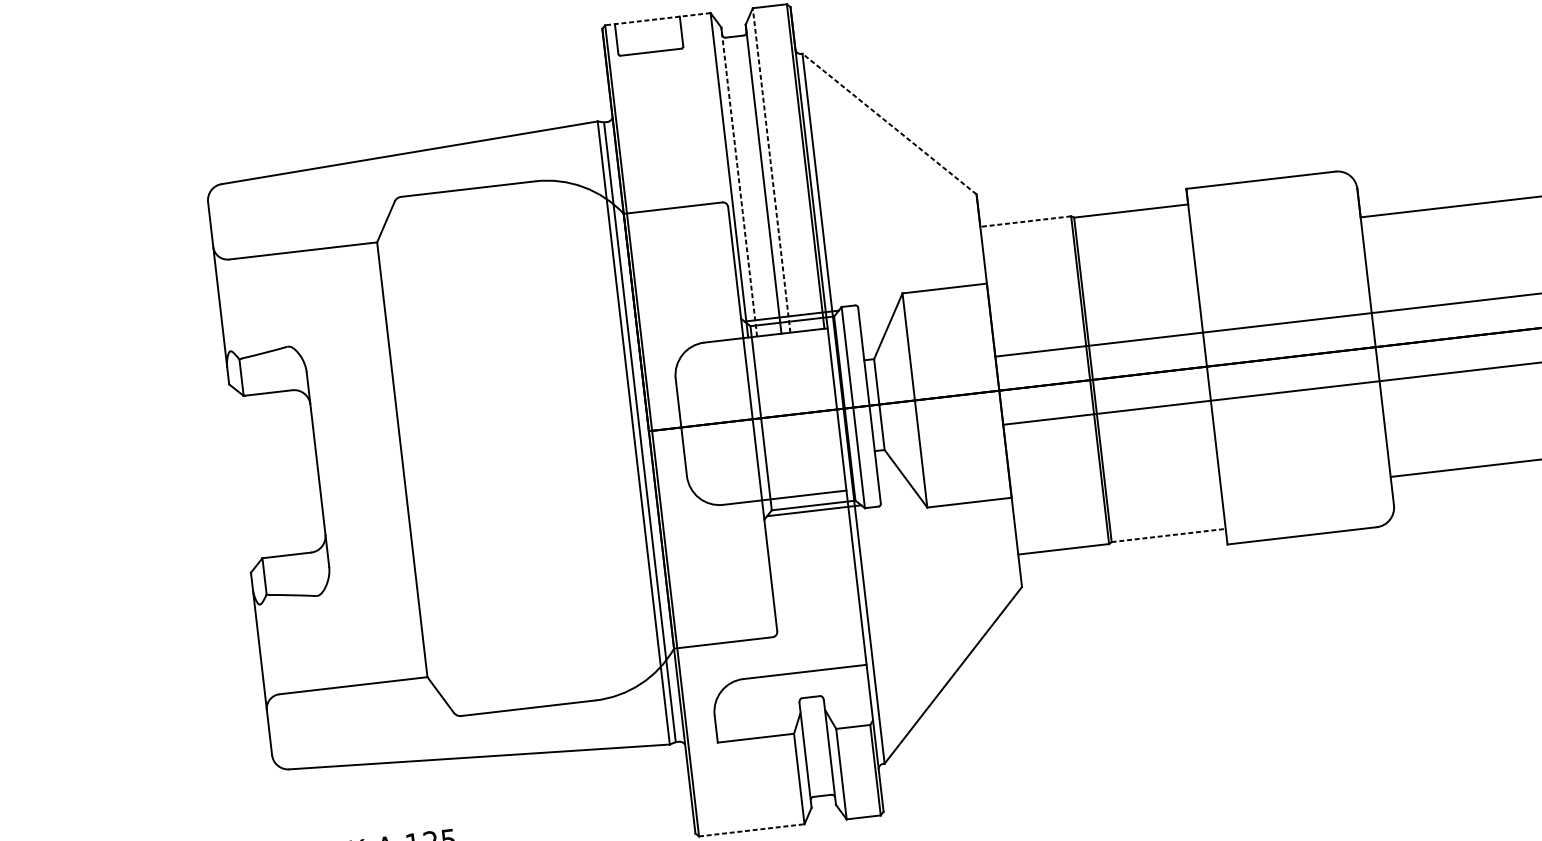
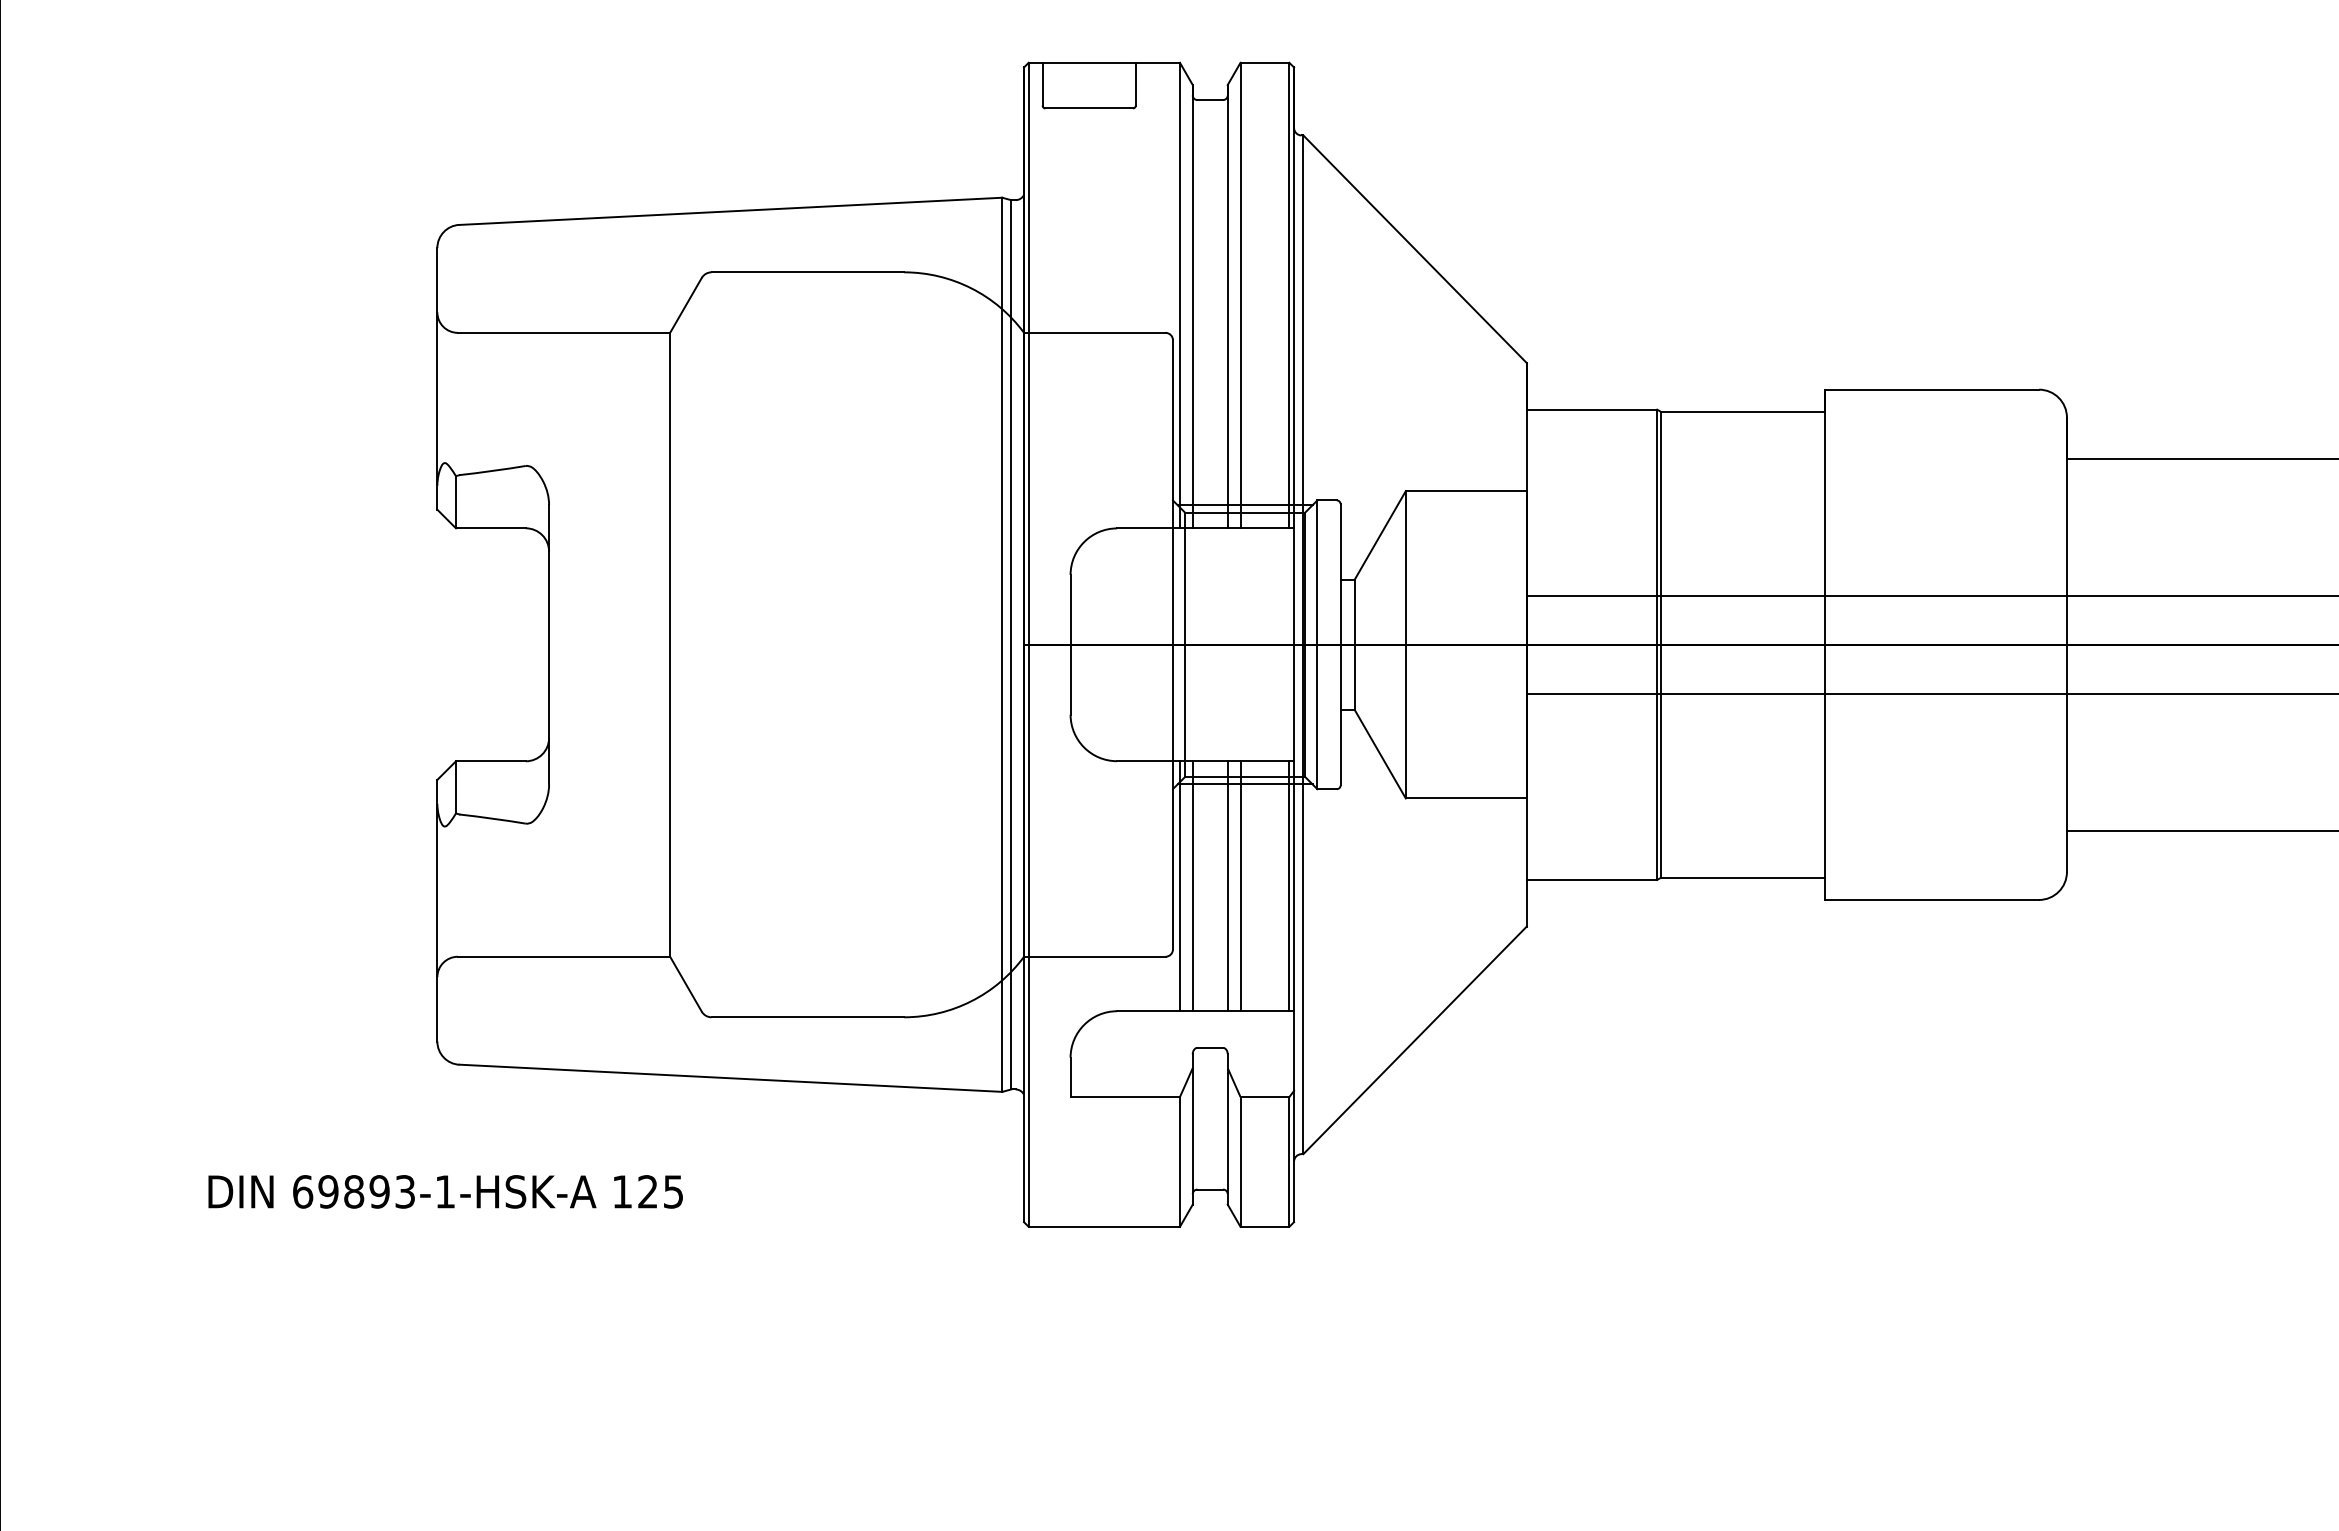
line: (658, 18) -> (1104, 62), dashed -> solid
line: (889, 124) -> (1415, 249), dashed -> solid
line: (771, 170) -> (1240, 295), dashed -> solid
line: (739, 181) -> (1192, 306), dashed -> solid
line: (1025, 221) -> (1591, 409), dashed -> solid
line: (1169, 535) -> (1743, 877), dashed -> solid
line: (853, 578) -> (1289, 886), added
line: (819, 582) -> (1240, 886), added
line: (810, 583) -> (1227, 886), added
line: (785, 586) -> (1192, 886), added
line: (776, 587) -> (1179, 886), added
line: (751, 830) -> (1104, 1226), dashed -> solid

